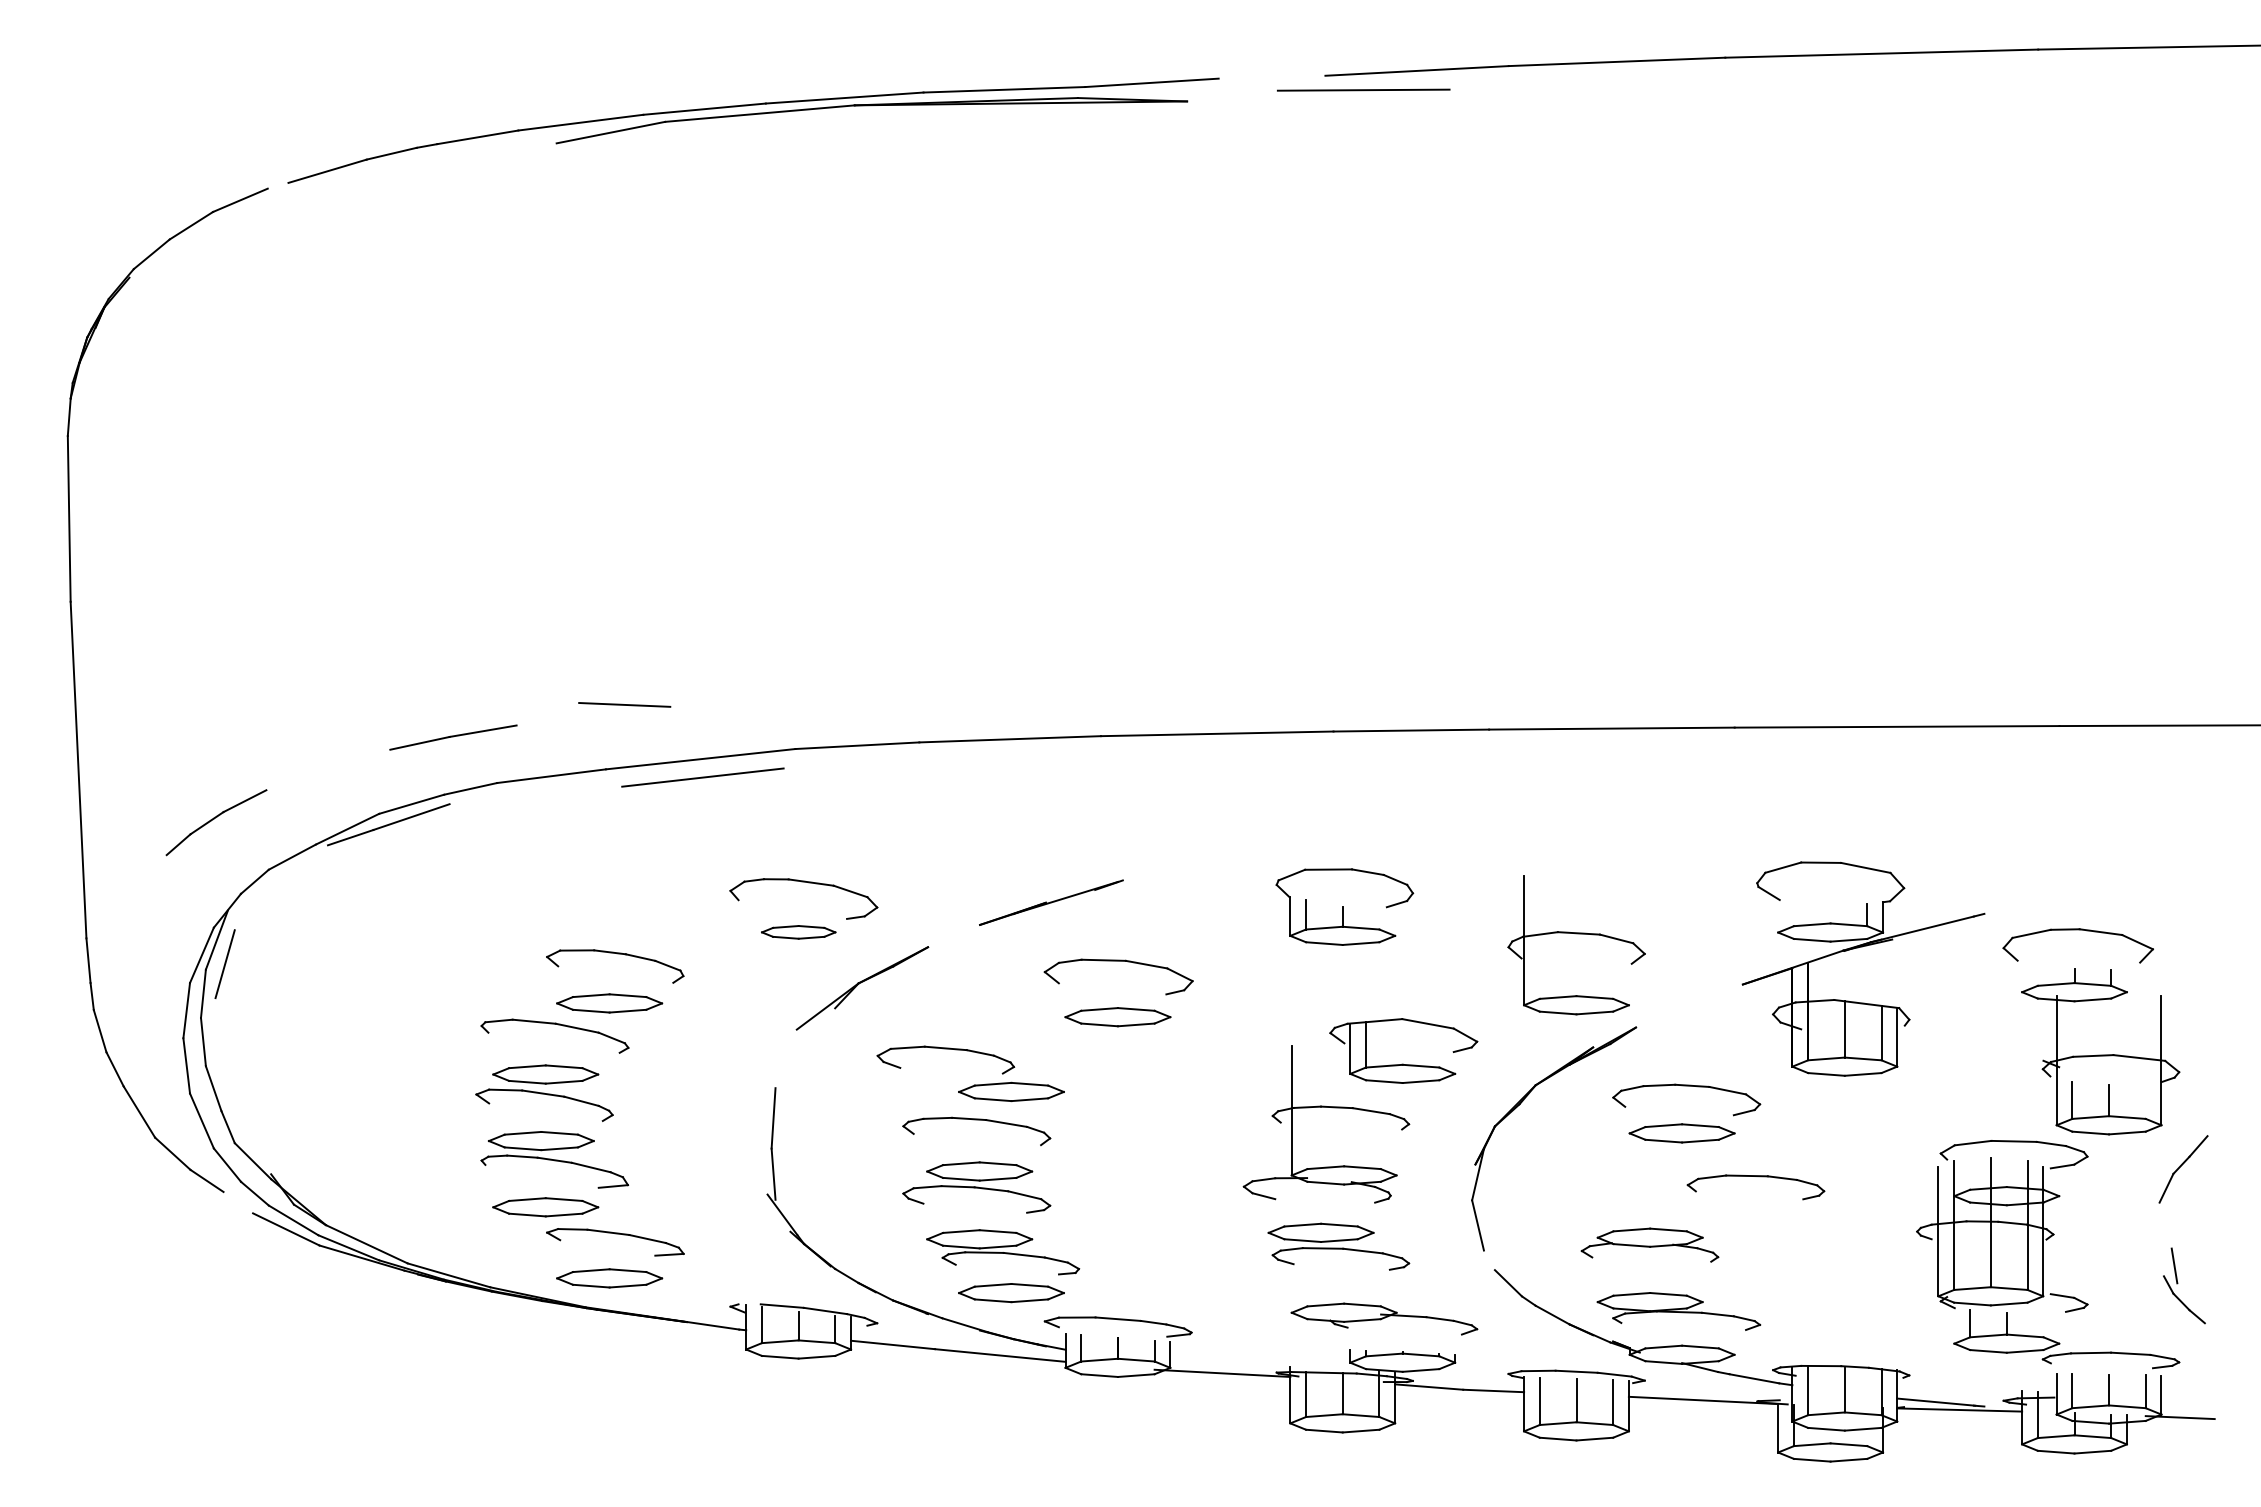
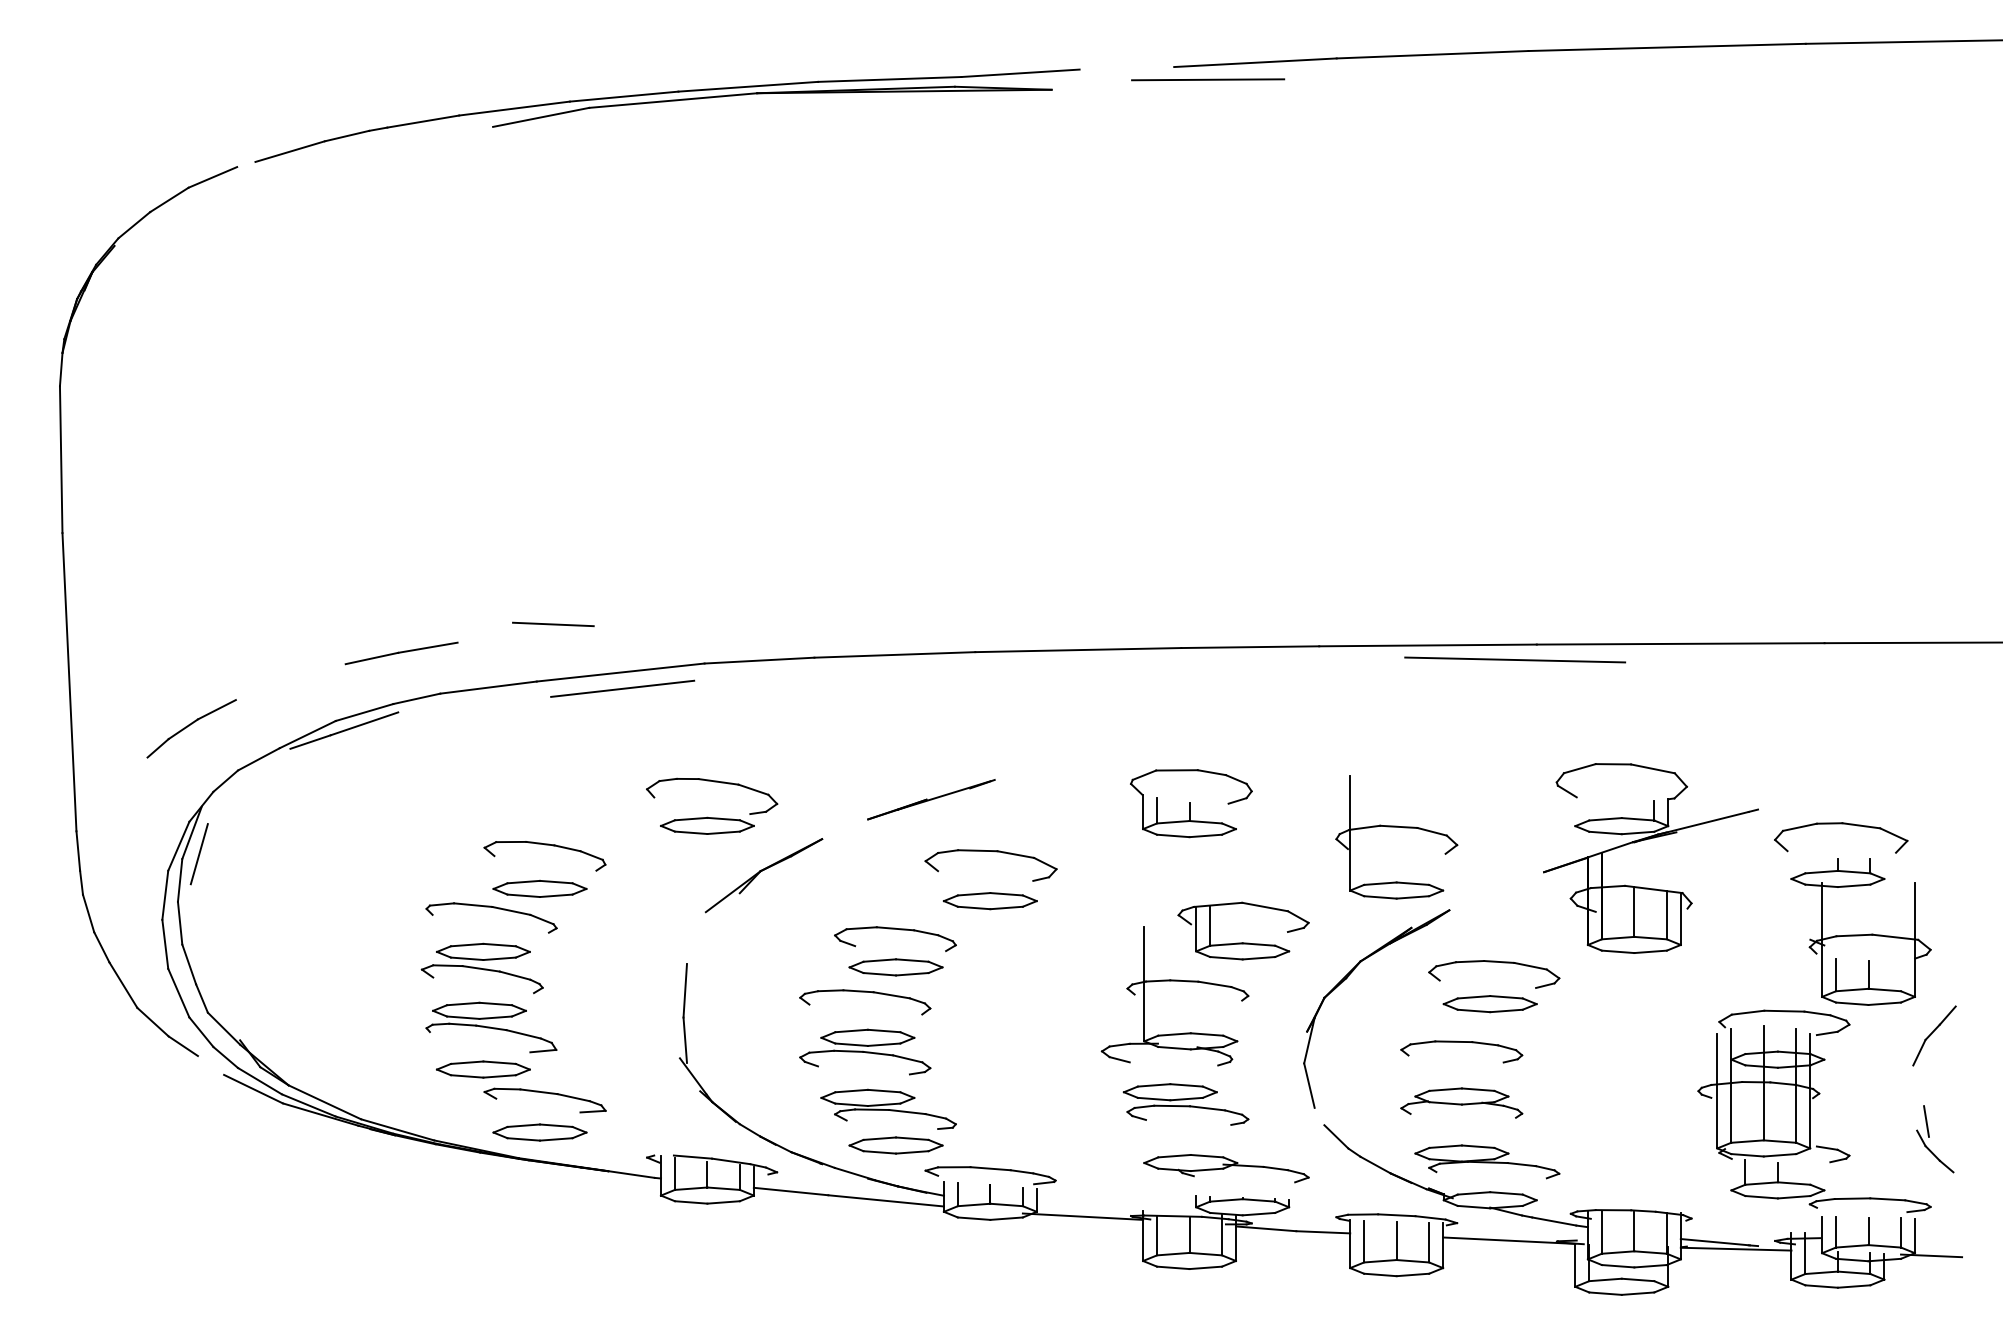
line: (1710, 744) -> (1515, 659), added
part: (798, 932) -> (707, 826), size x1.43
part: (945, 1049) -> (895, 929), moved
part: (1759, 1177) -> (1464, 1043), moved

